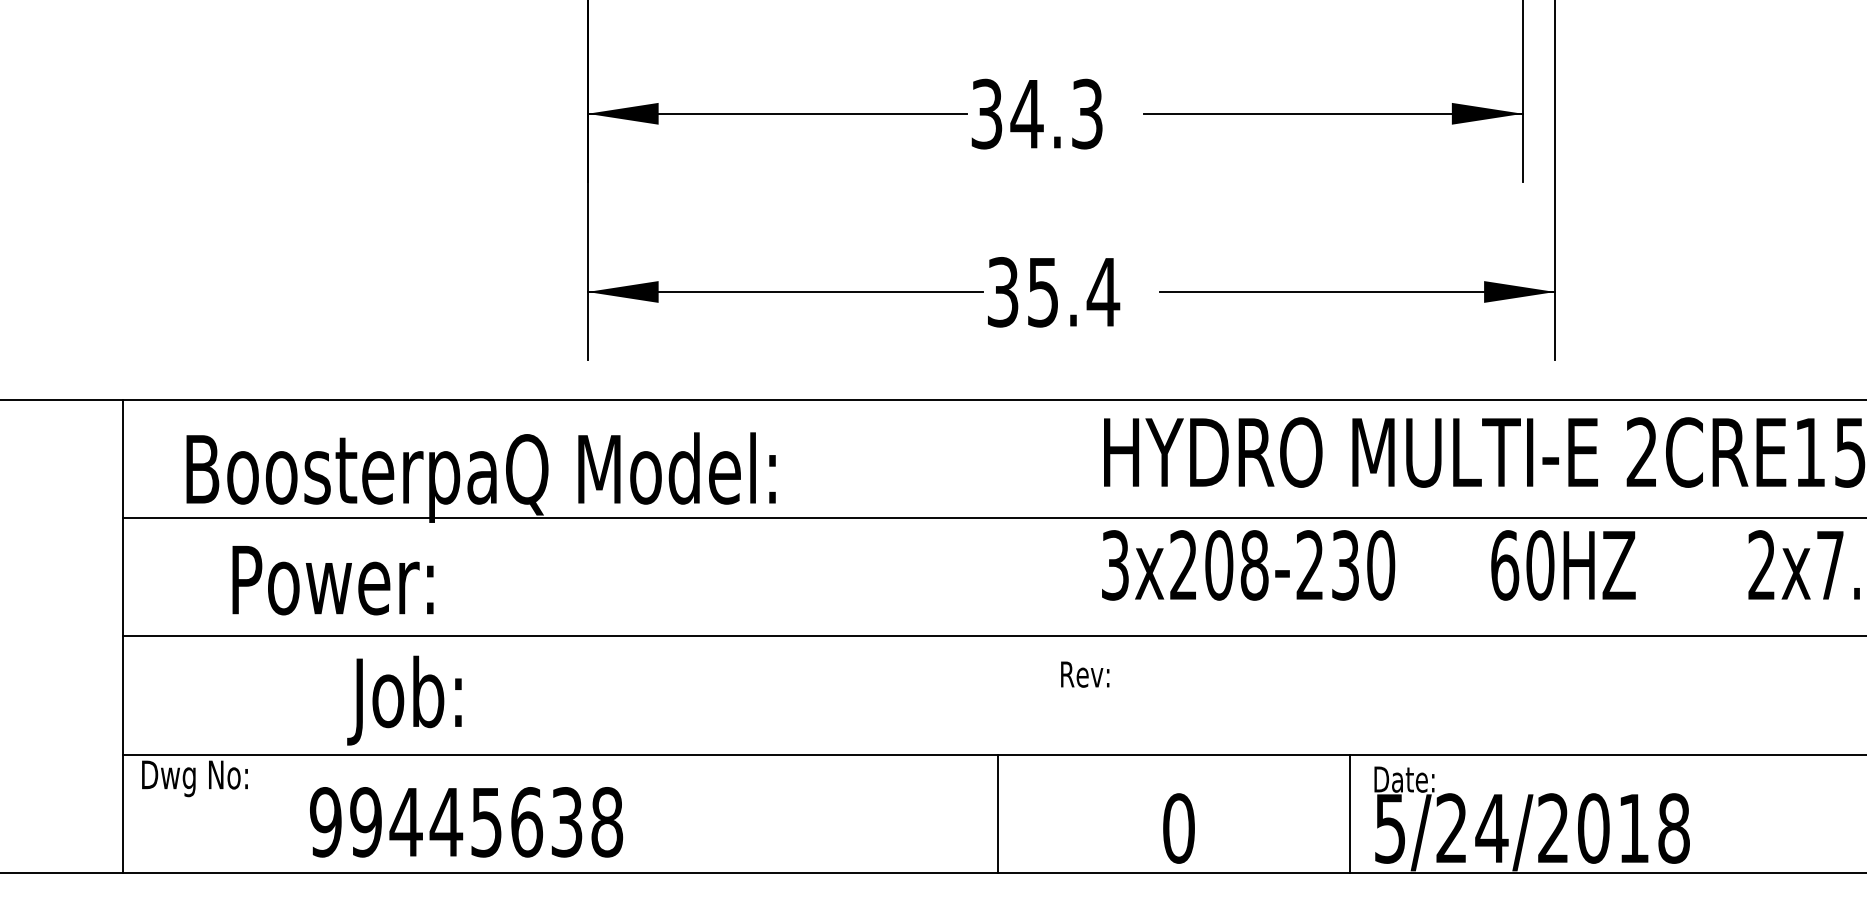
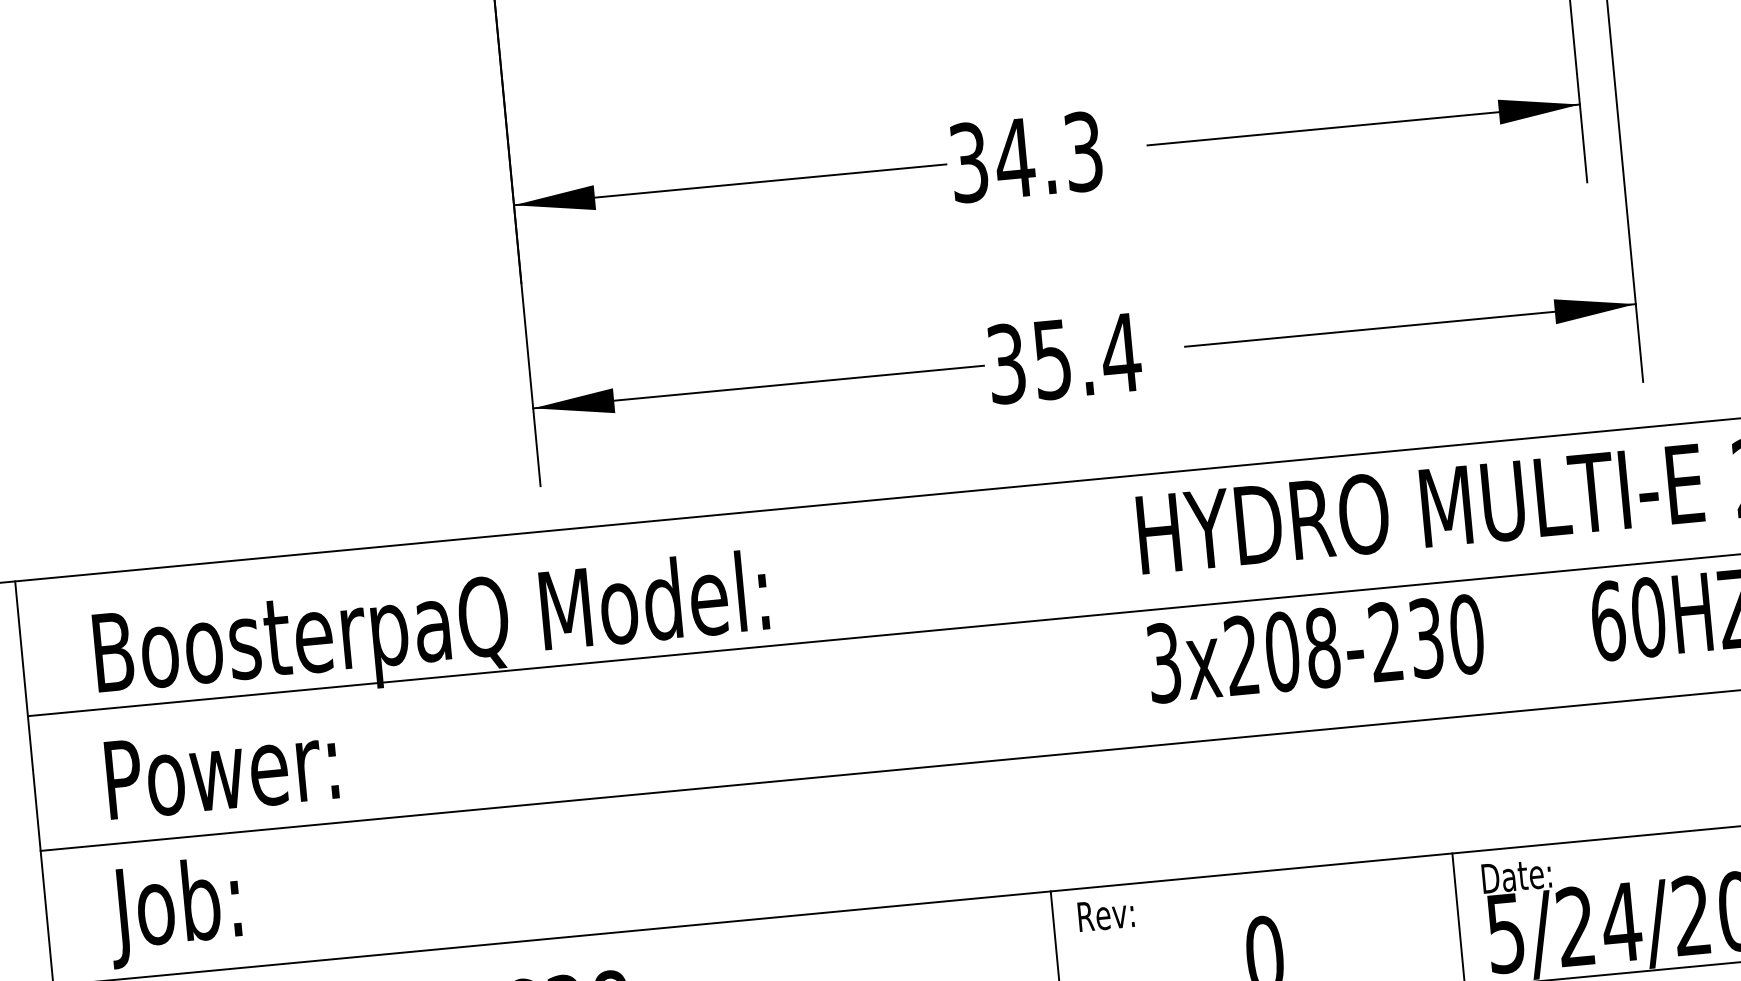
text: (332, 580) -> (221, 770), moved
text: (1085, 674) -> (1106, 914), moved
text: (404, 700) -> (174, 911), moved

